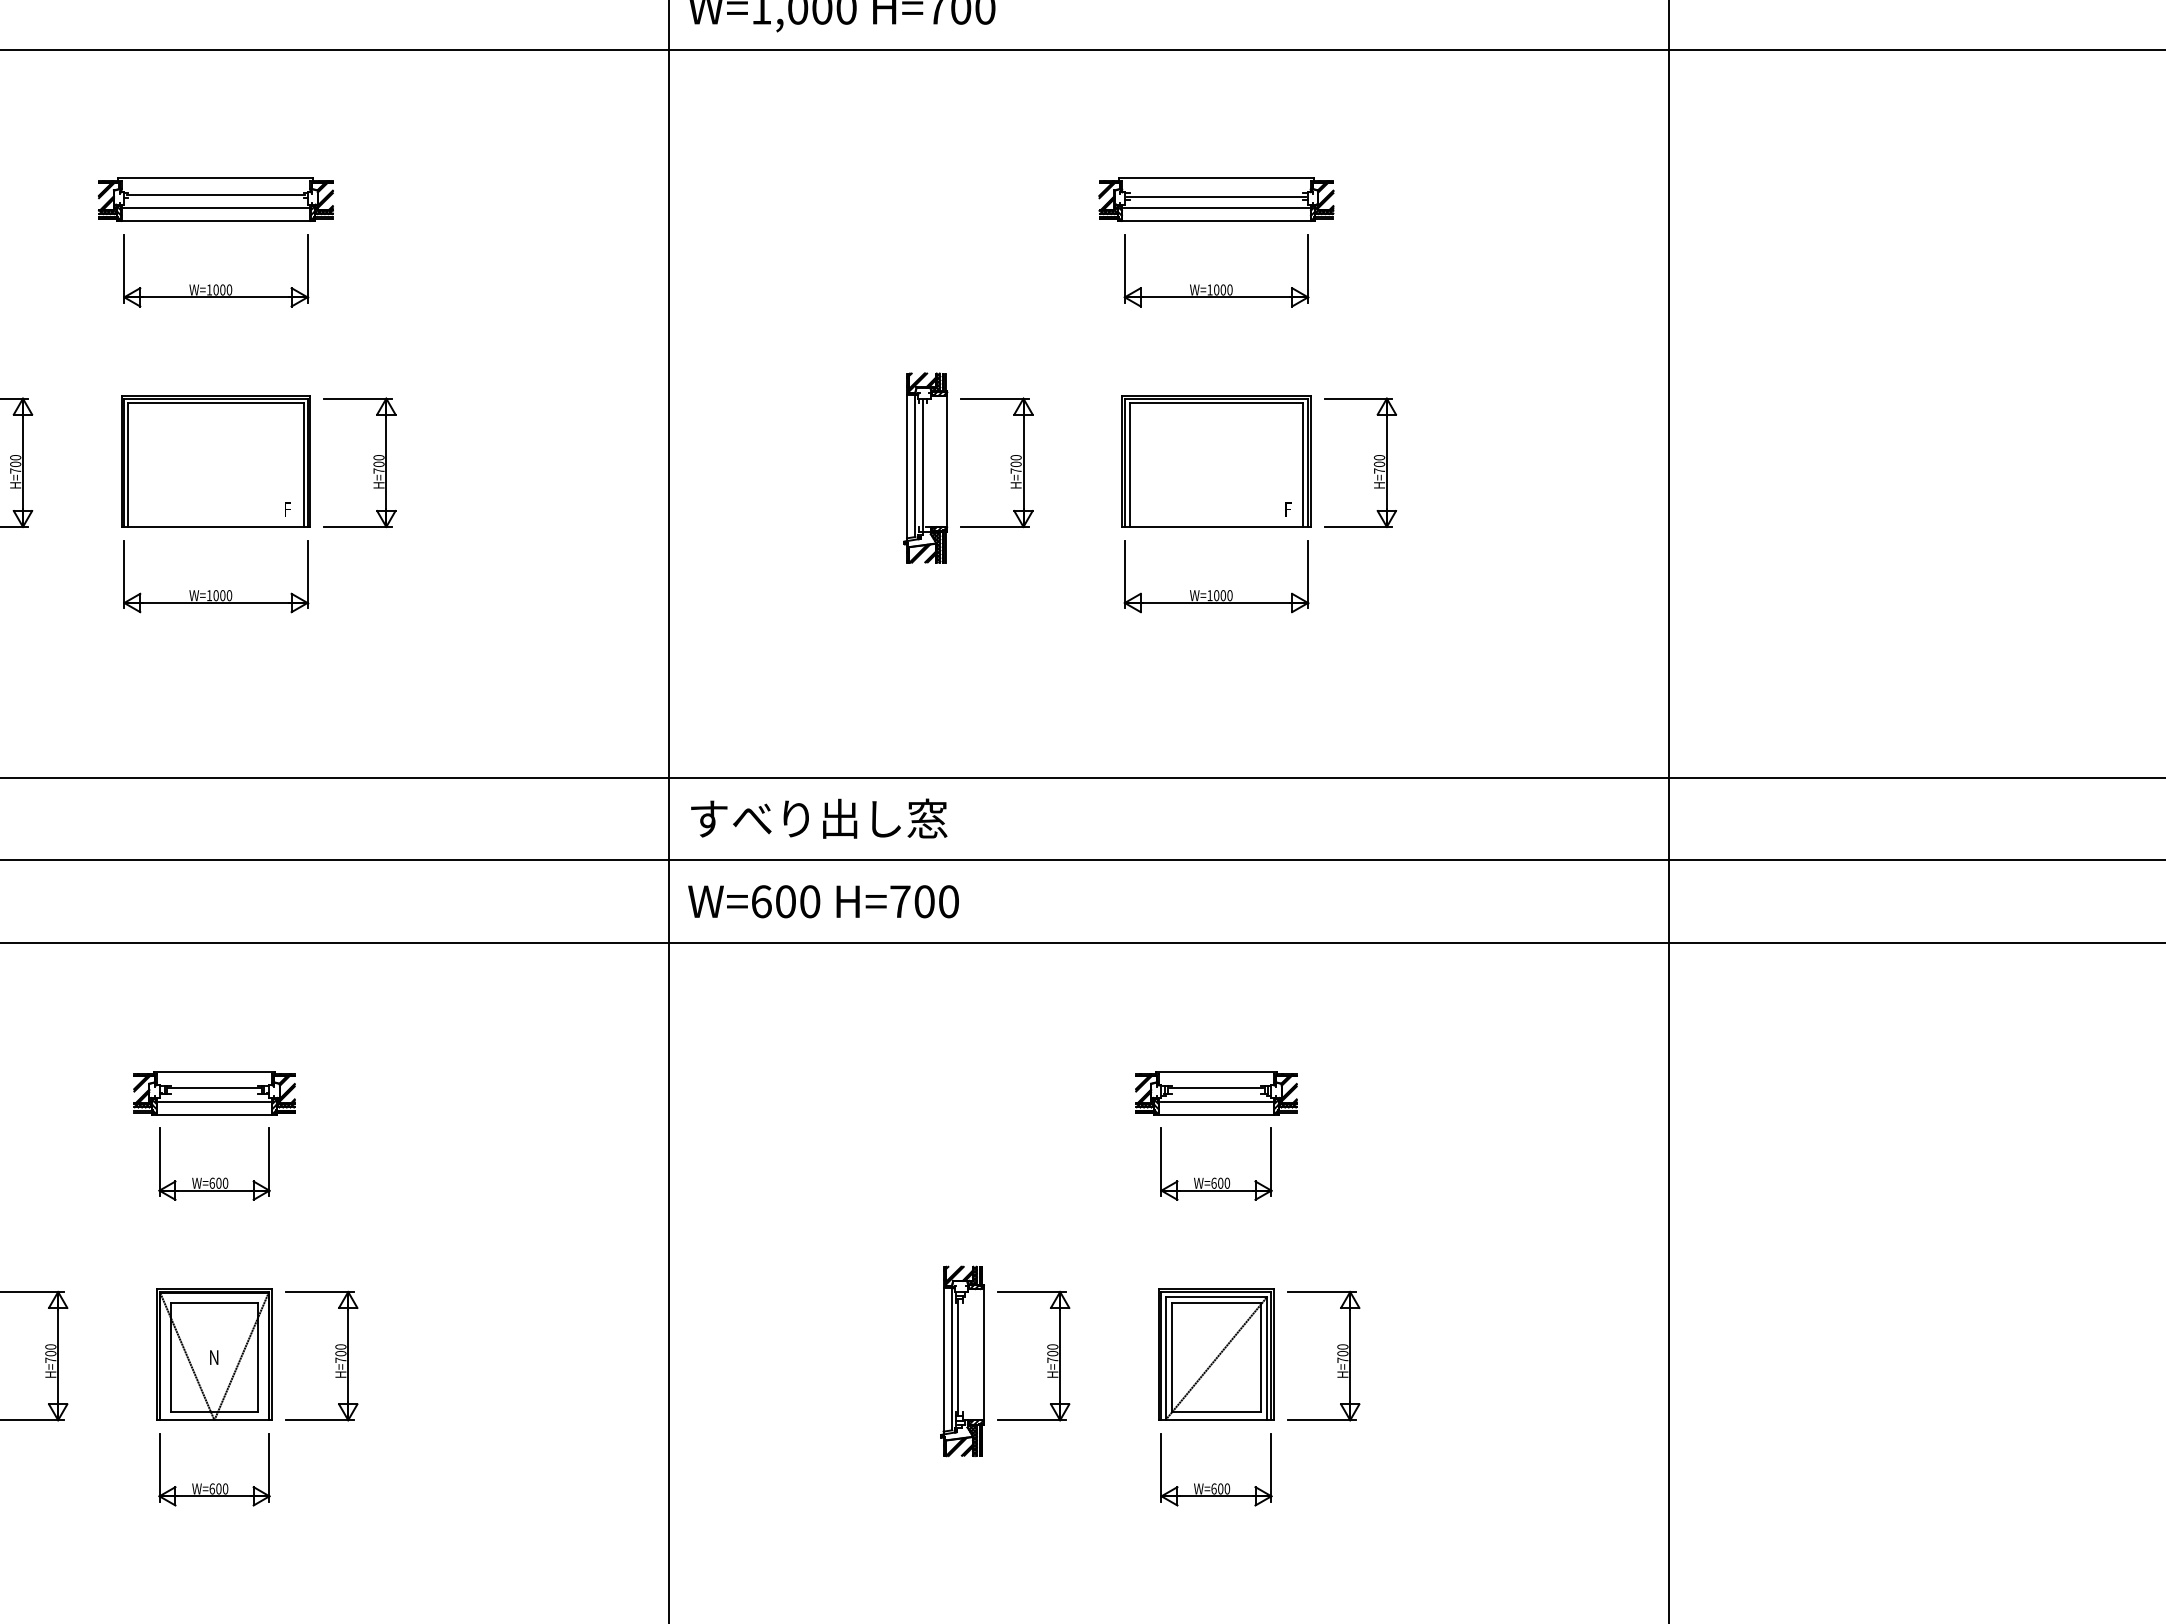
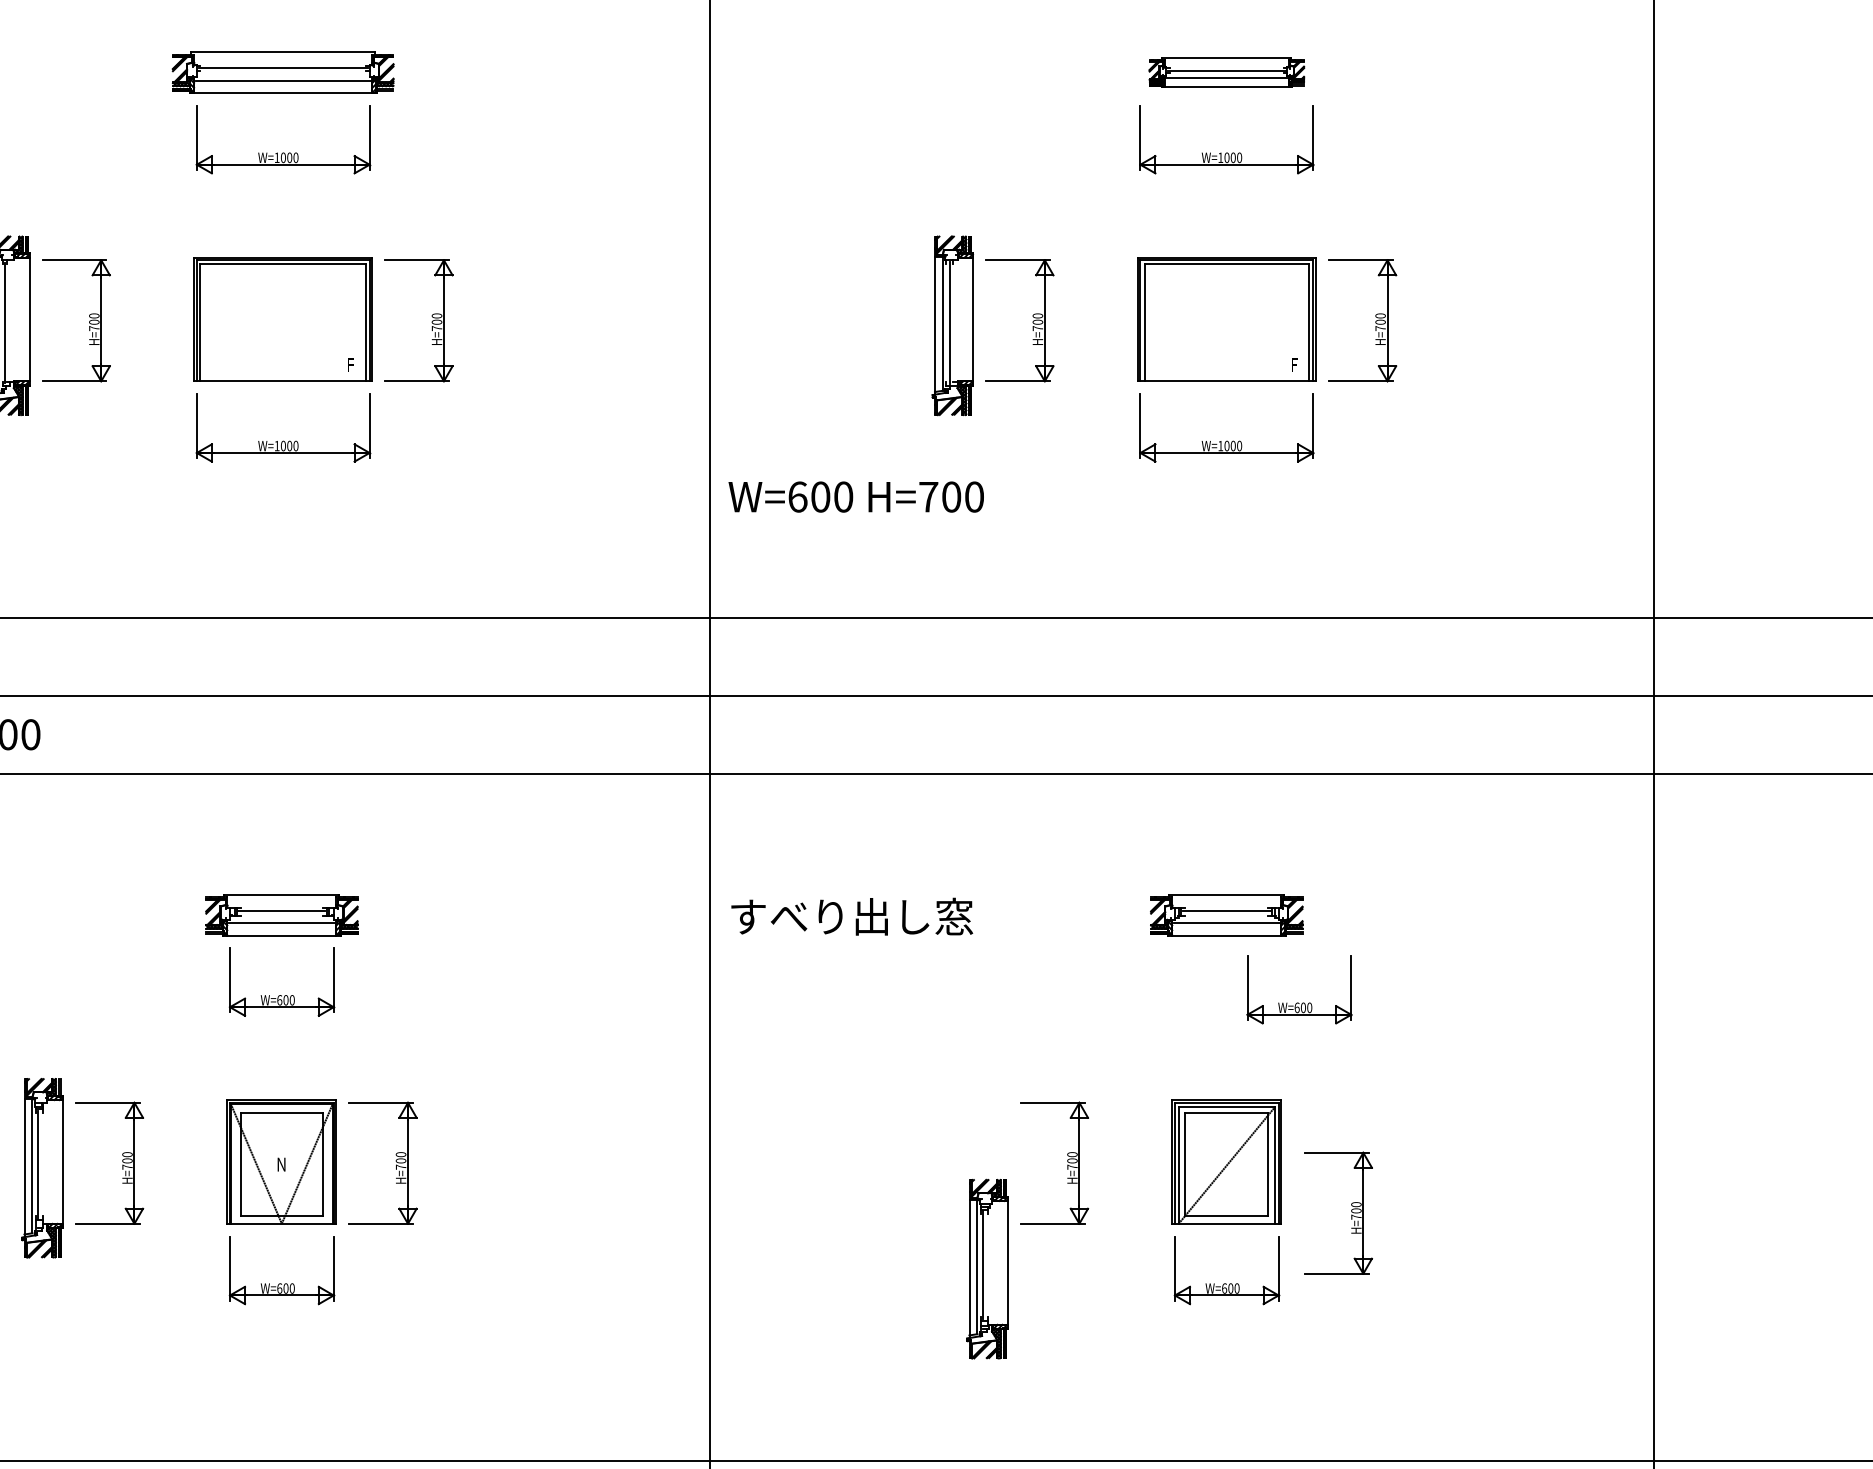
part: (1216, 199) -> (1226, 72), size x0.7
text: (819, 818) -> (852, 916), moved
text: (823, 901) -> (856, 496), moved
part: (1215, 1177) -> (1298, 1002), moved
part: (1337, 1354) -> (1351, 1211), moved
part: (962, 1361) -> (987, 1269), moved

